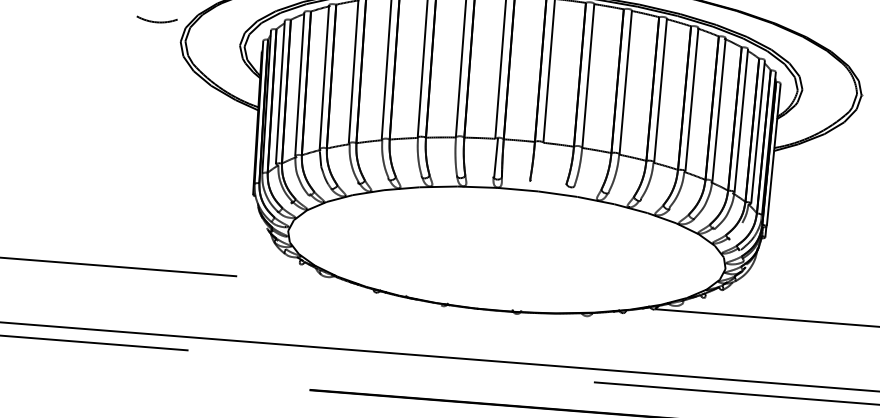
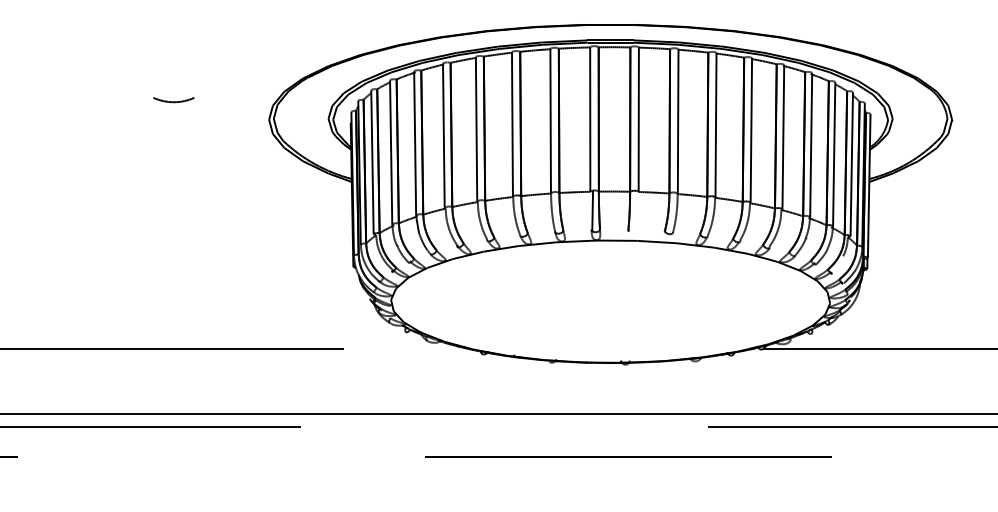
arc: (156, 21) -> (173, 101), moved

